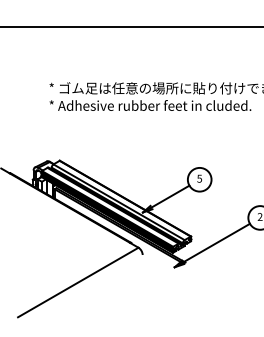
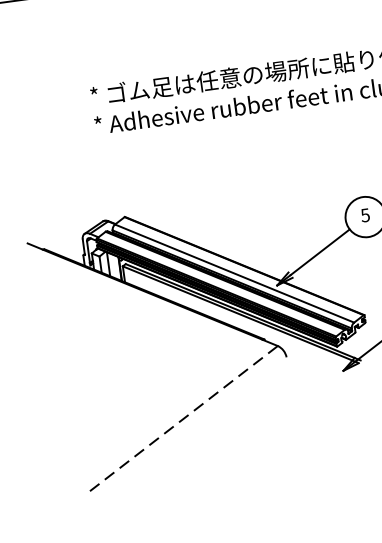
line: (78, 282) -> (184, 418), solid -> dashed

